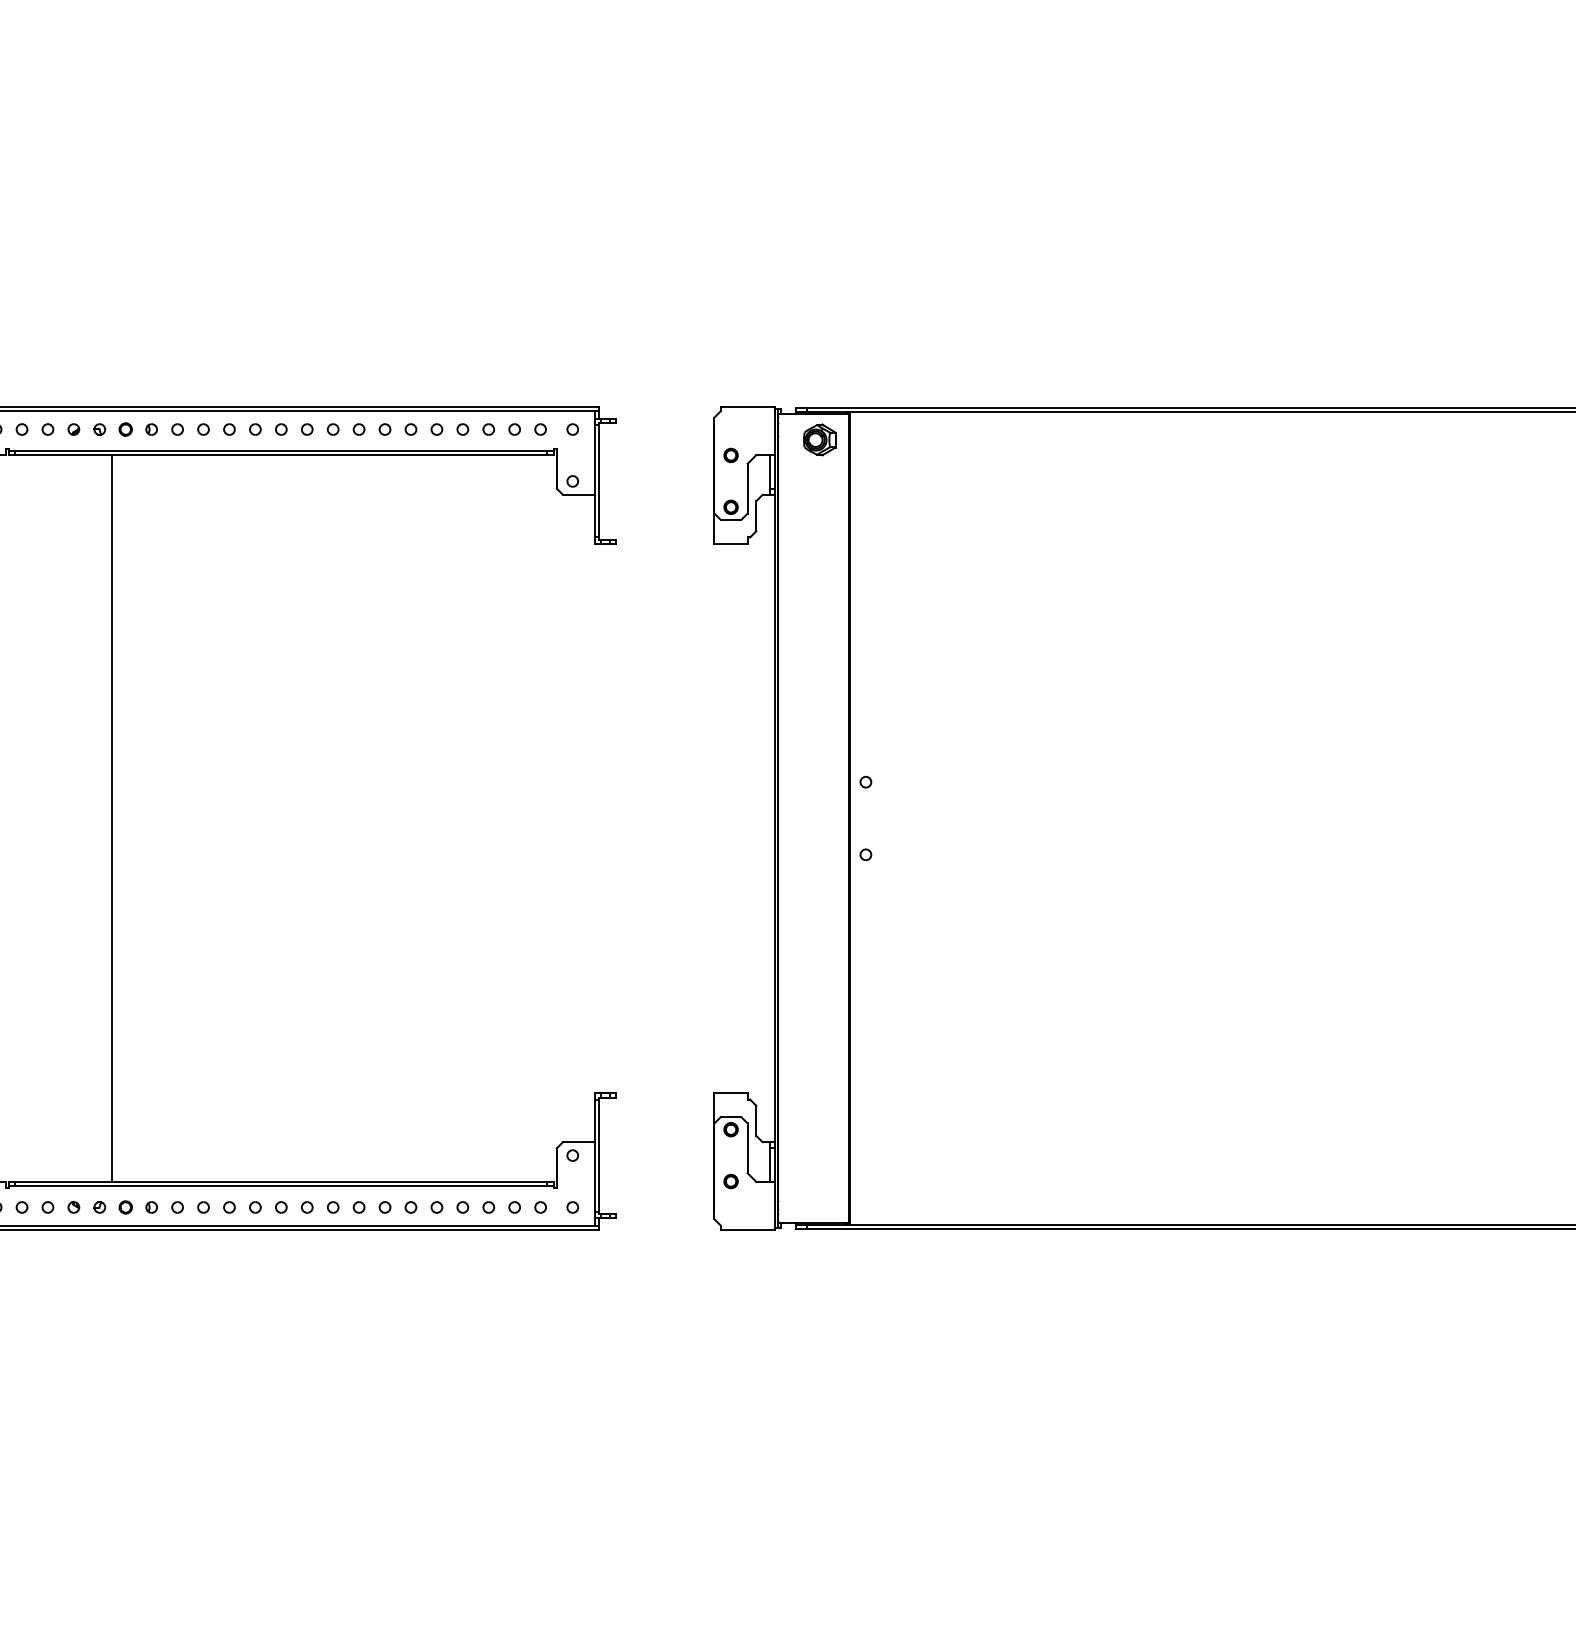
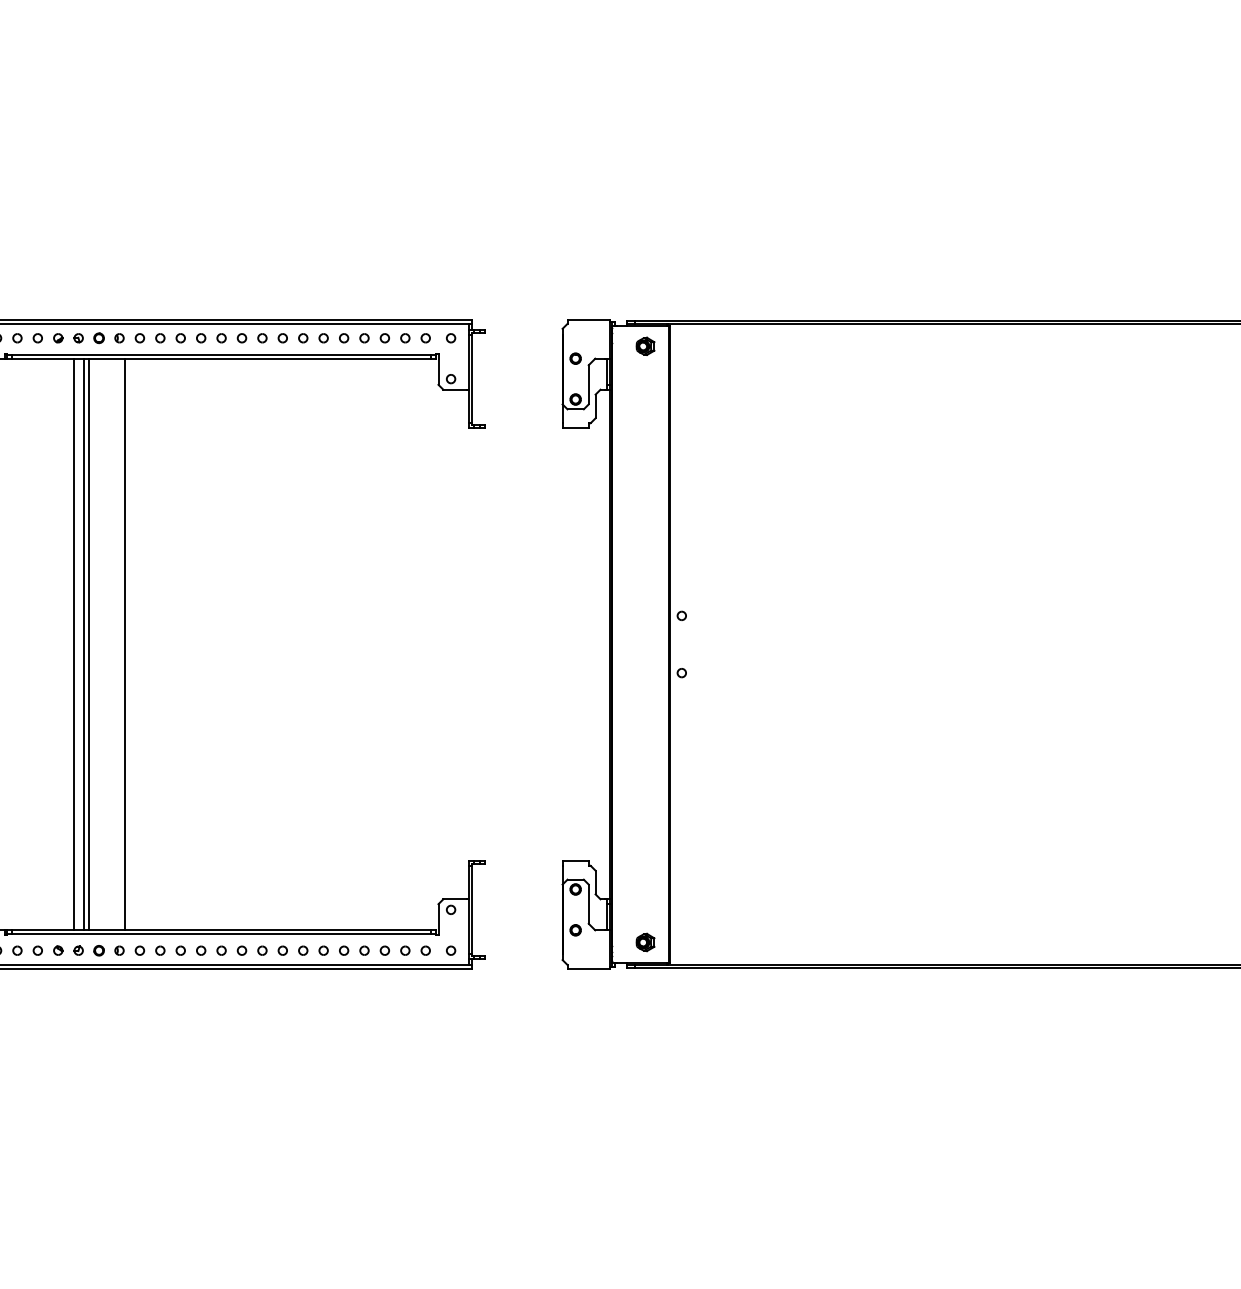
part: (819, 439) -> (645, 346), size x0.71
line: (94, 818) -> (74, 644), added
line: (107, 818) -> (84, 644), added
line: (158, 818) -> (124, 644), added
part: (819, 1196) -> (645, 942), added

